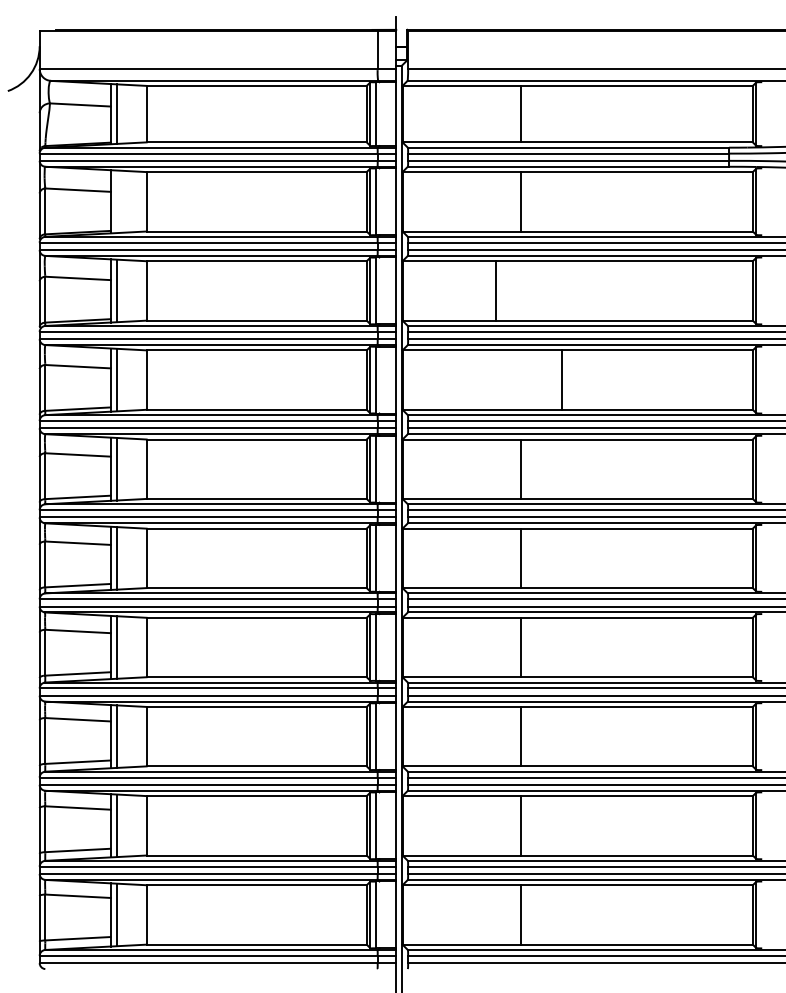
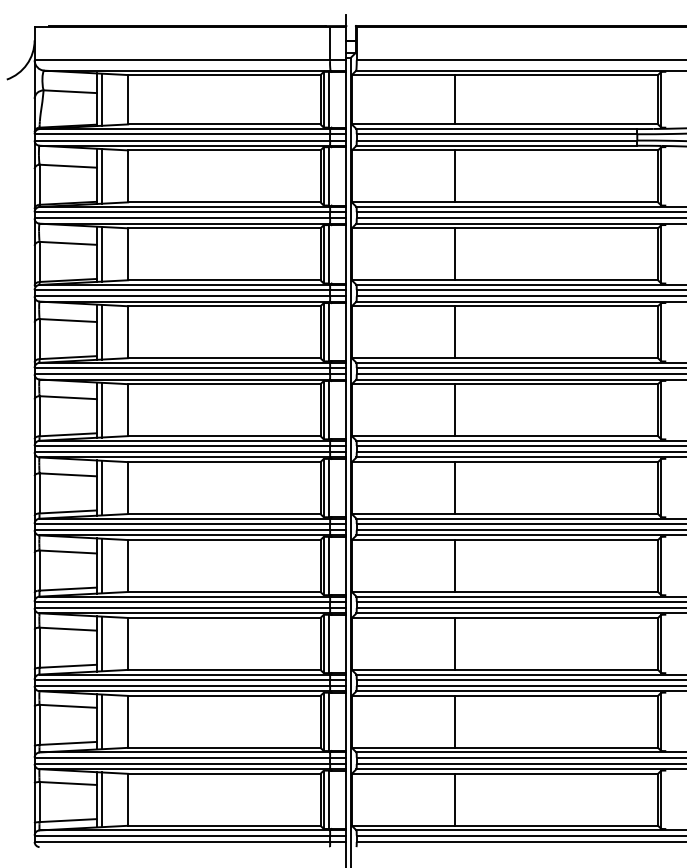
line: (116, 201) -> (101, 176), added
line: (496, 290) -> (455, 253), moved
line: (562, 379) -> (455, 331), moved

